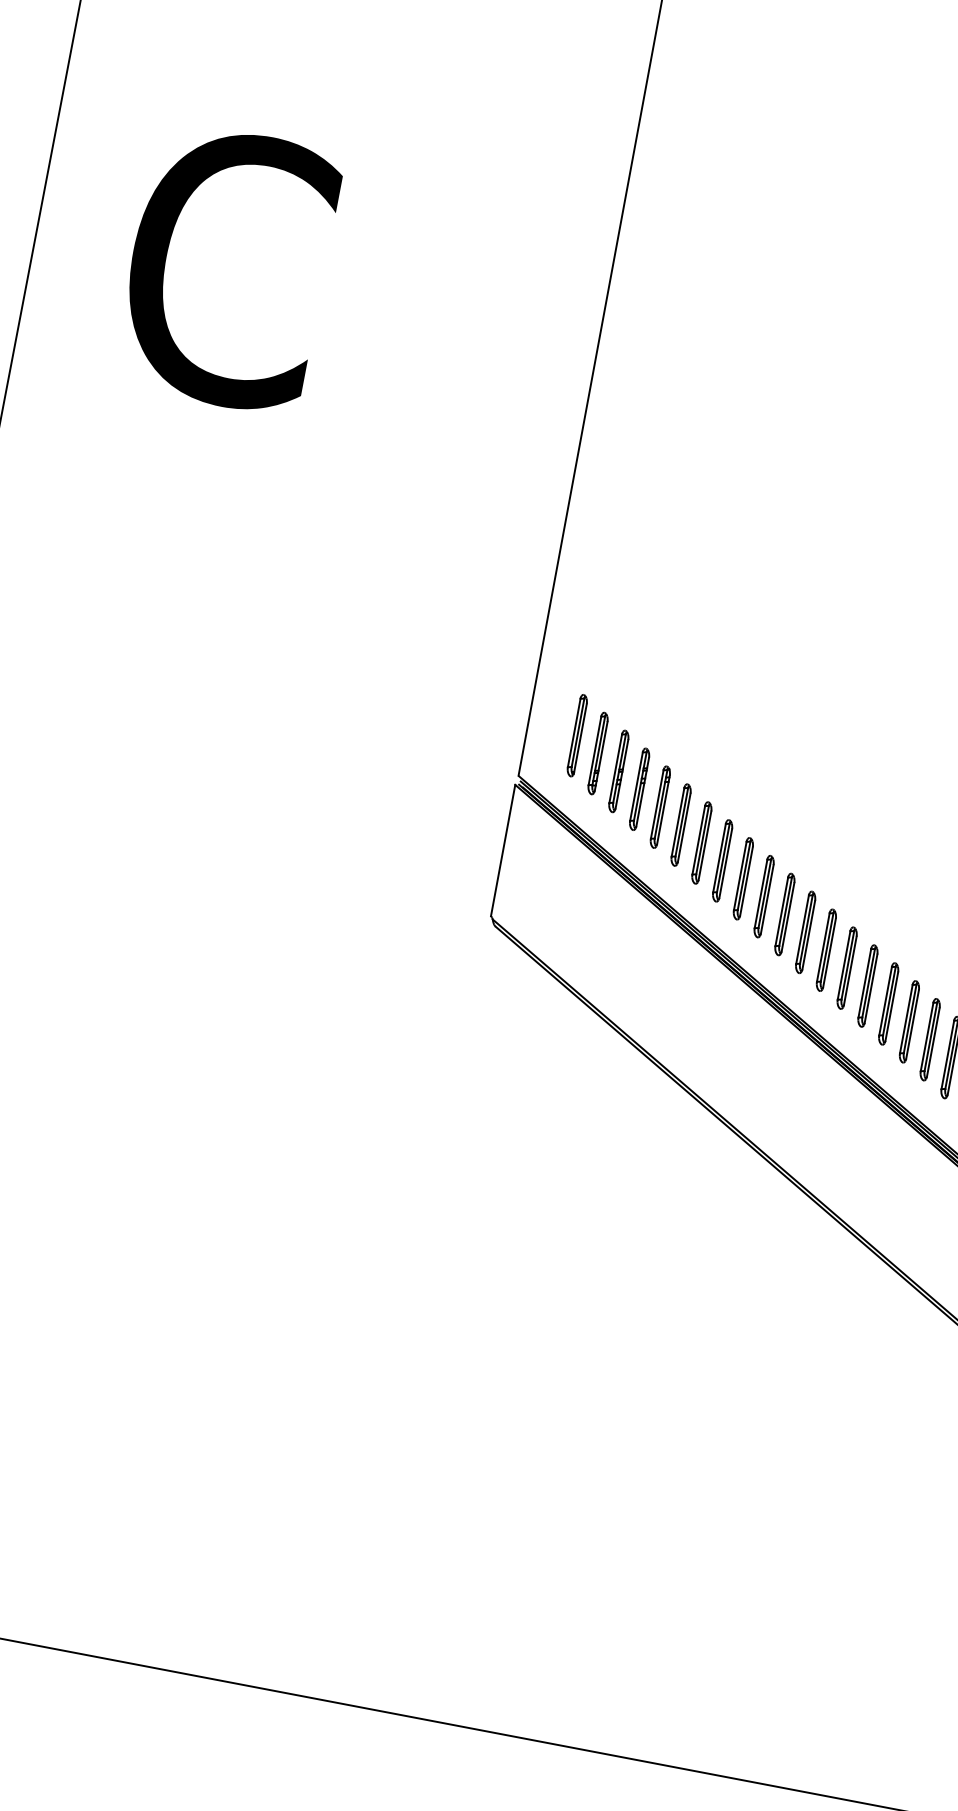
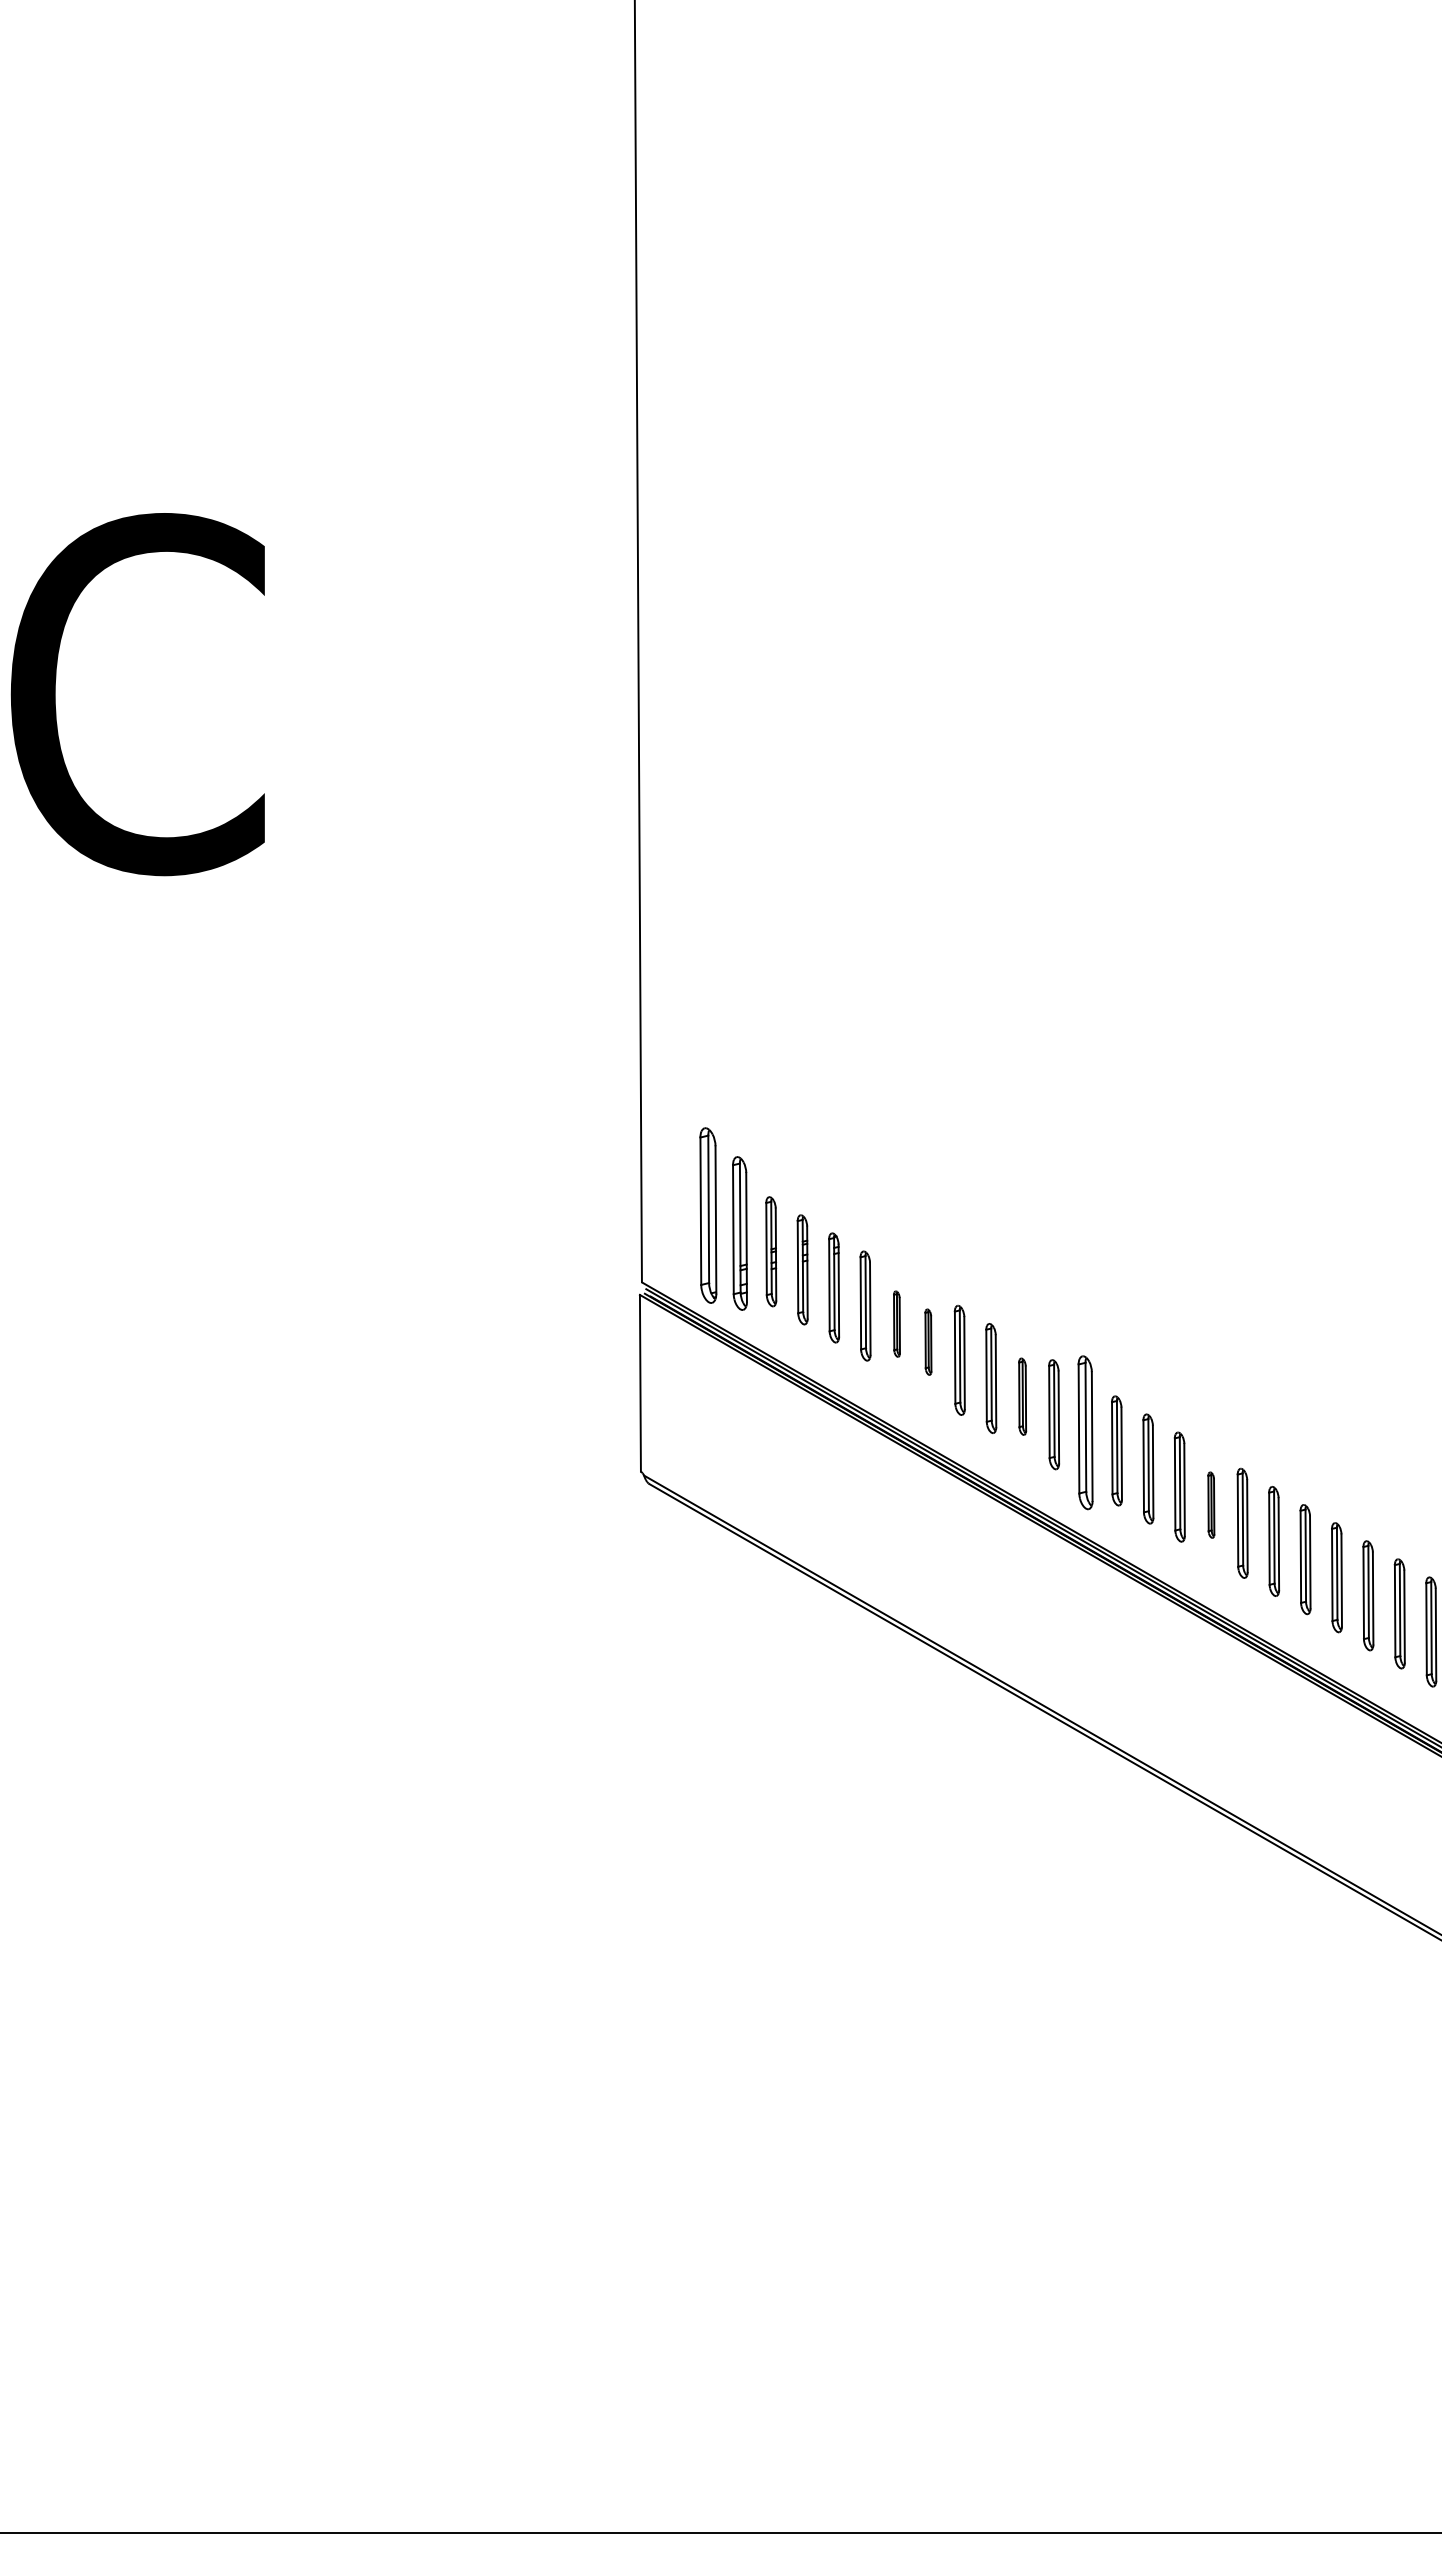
part: (577, 735) -> (708, 1215), size x1.6
part: (597, 753) -> (739, 1233), size x1.4
part: (701, 842) -> (896, 1323), size x0.6
part: (722, 860) -> (928, 1341), size x0.6
part: (784, 914) -> (1022, 1396), size x0.7
part: (826, 950) -> (1085, 1432), size x1.4
part: (909, 1021) -> (1211, 1504), size x0.6

